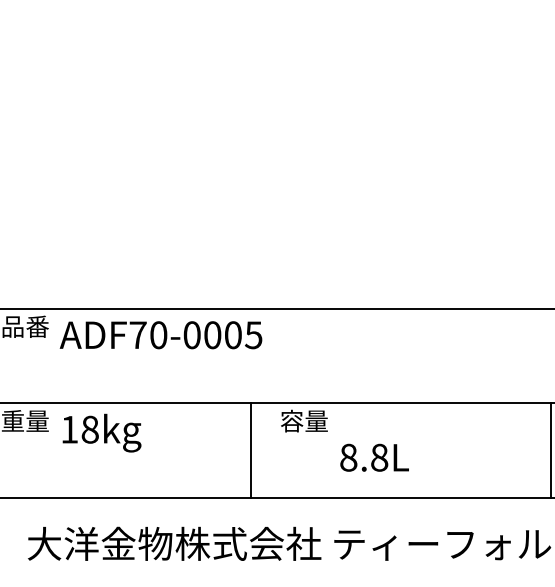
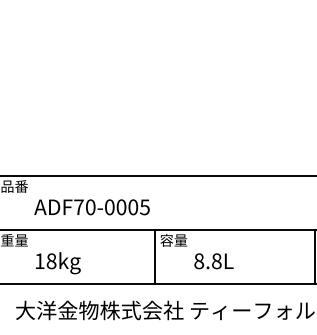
text: (160, 335) -> (91, 207), moved
text: (102, 433) -> (58, 263), moved
line: (251, 451) -> (155, 257), moved

